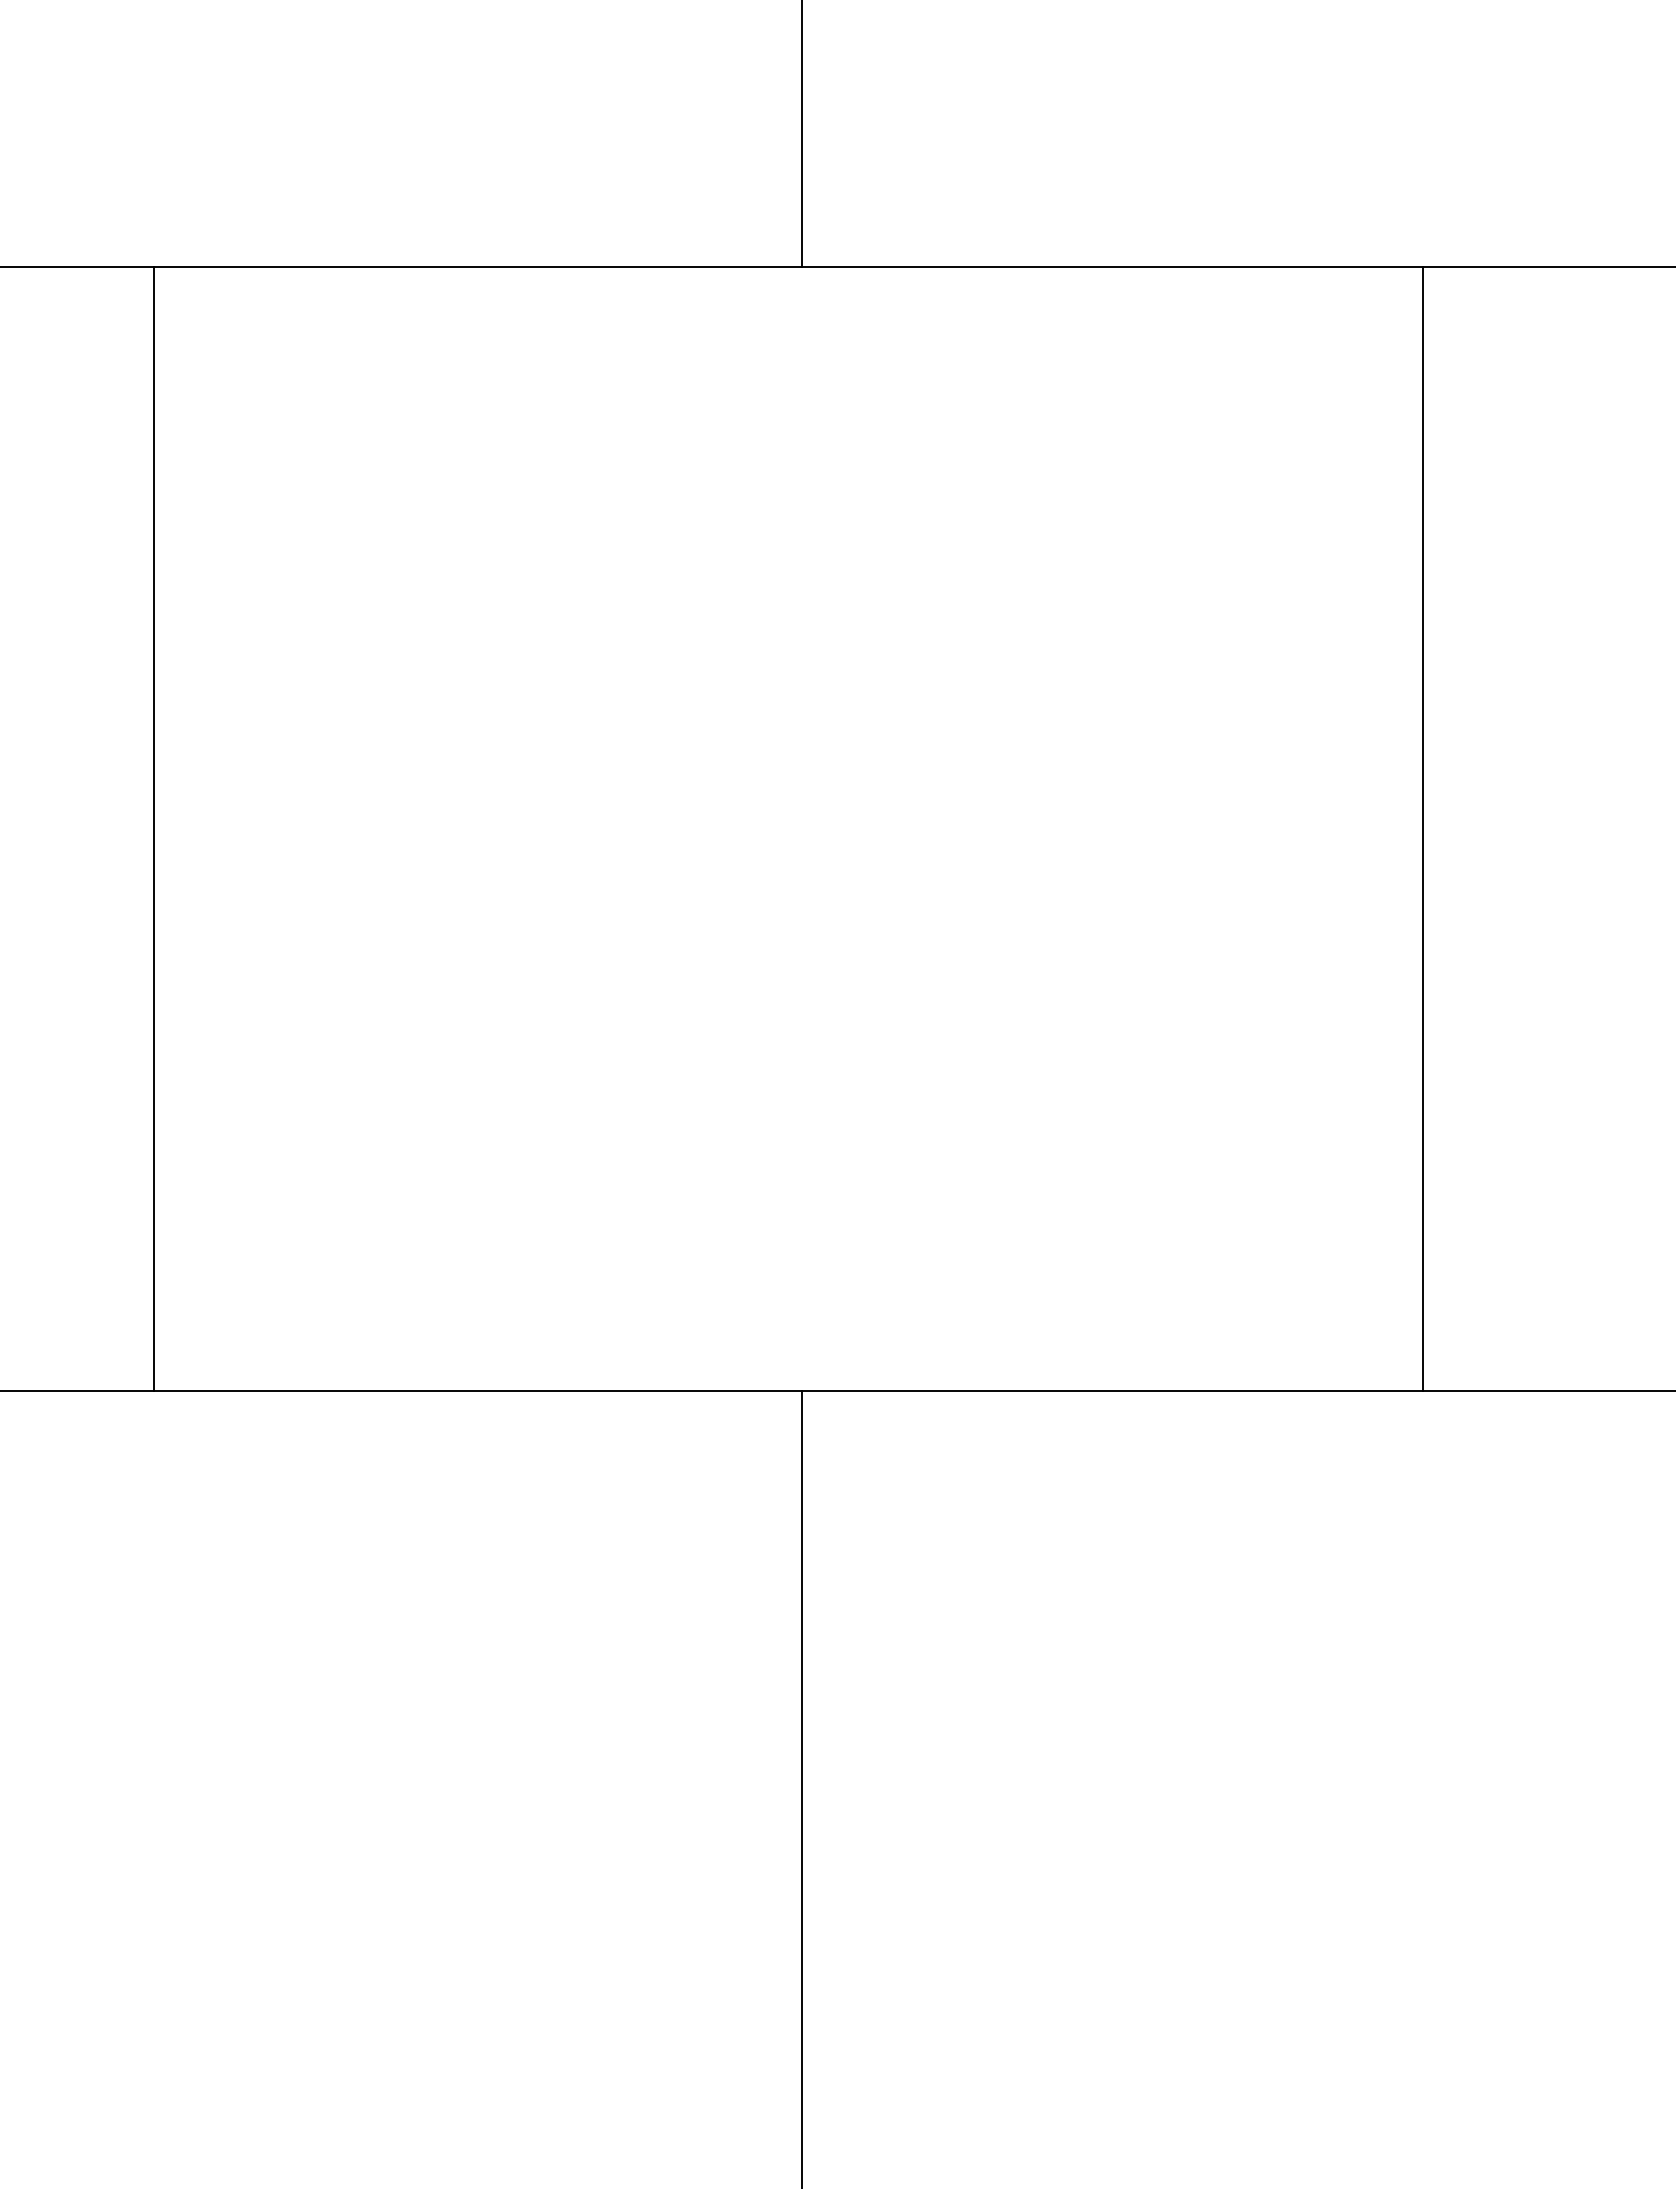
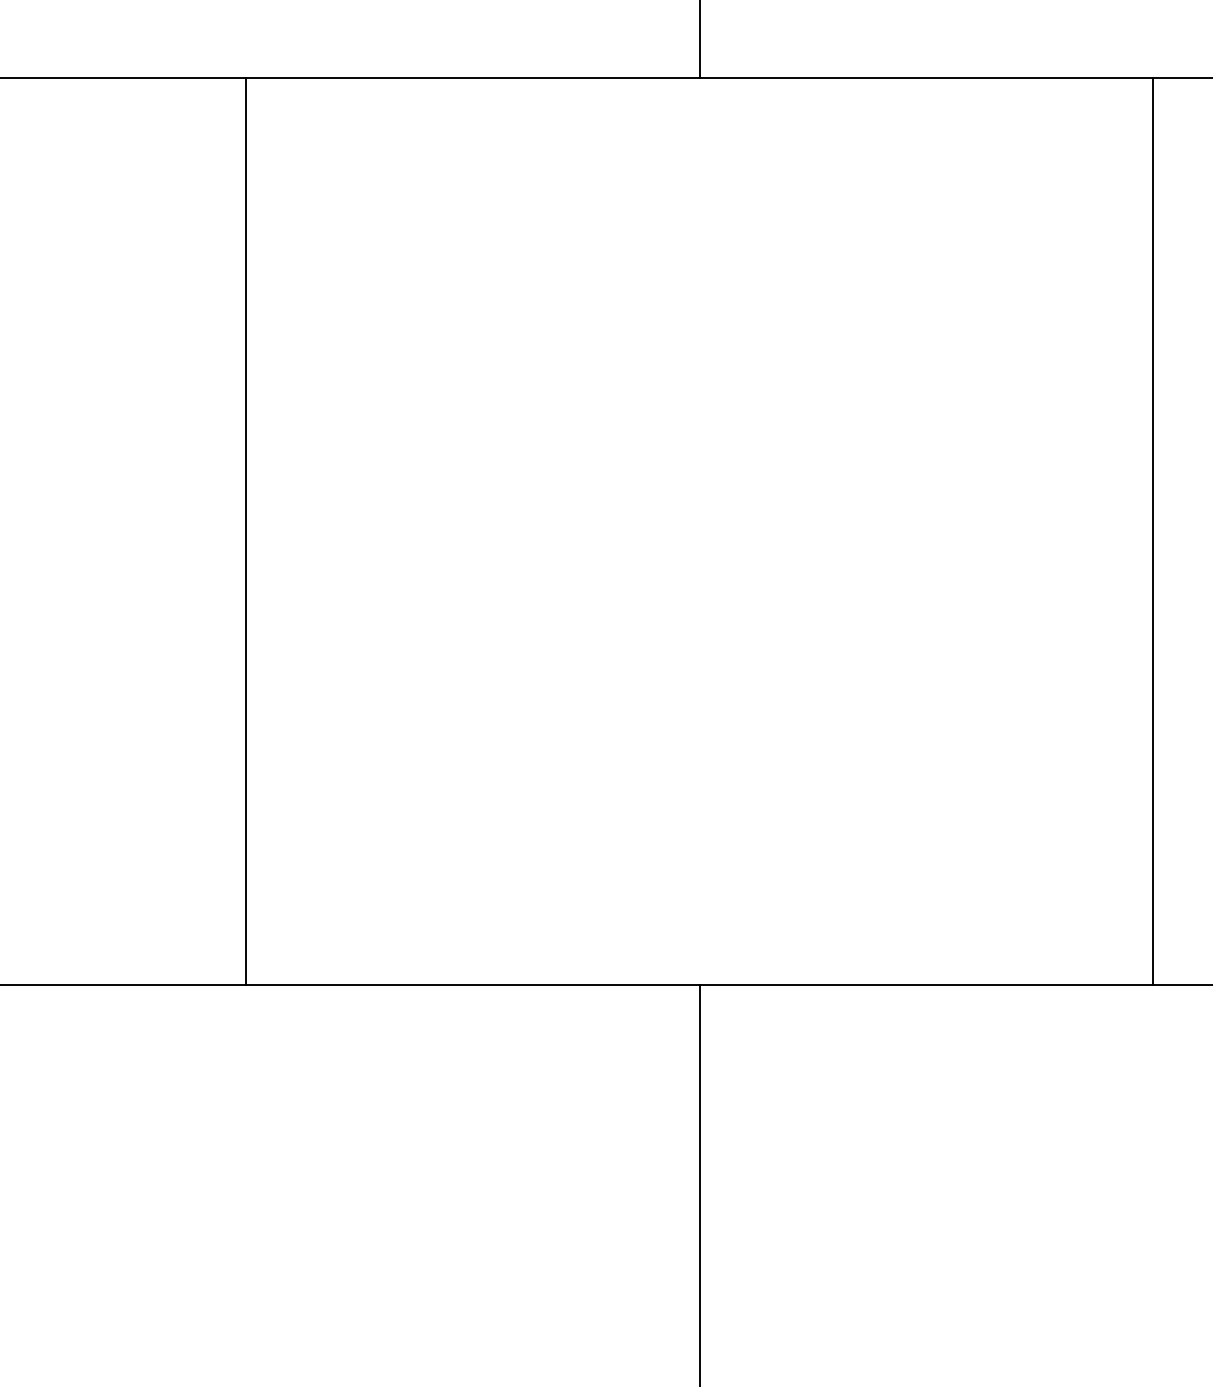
line: (154, 828) -> (246, 530), moved
line: (1422, 828) -> (1153, 530), moved

